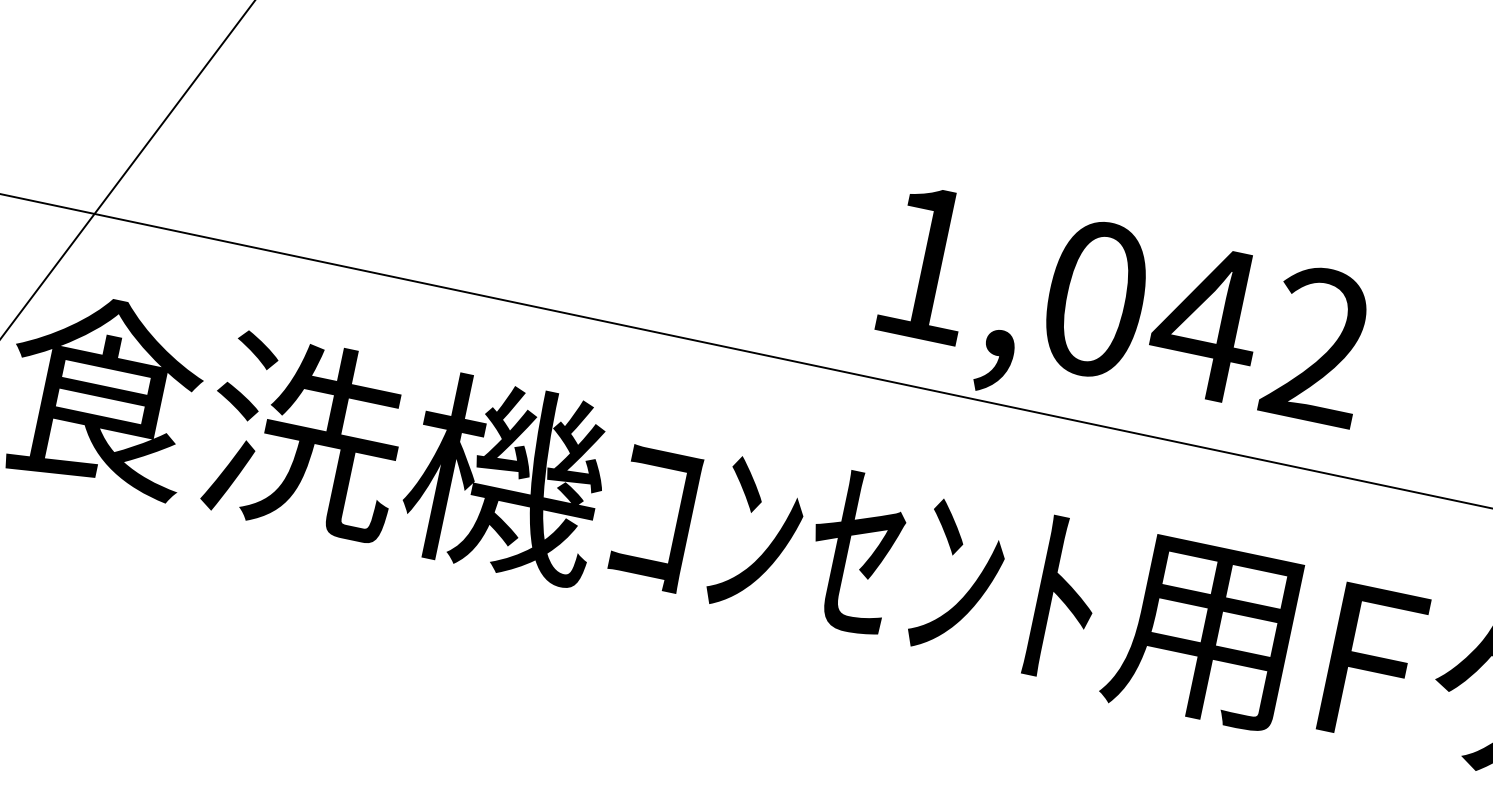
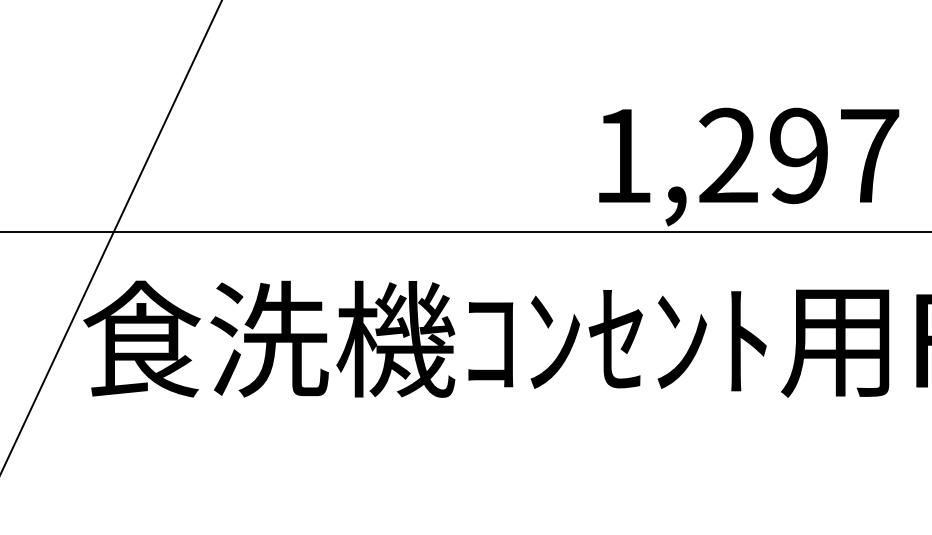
text: (1207, 322) -> (799, 155), 1,042 -> 1,297

